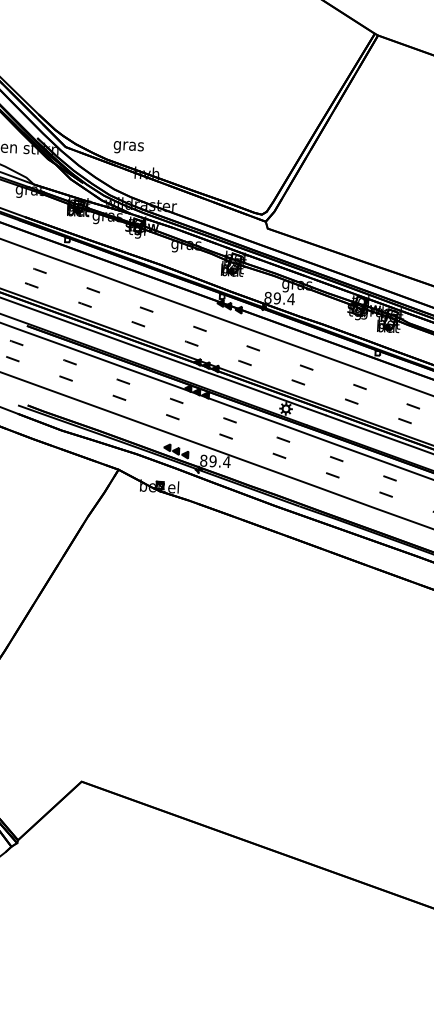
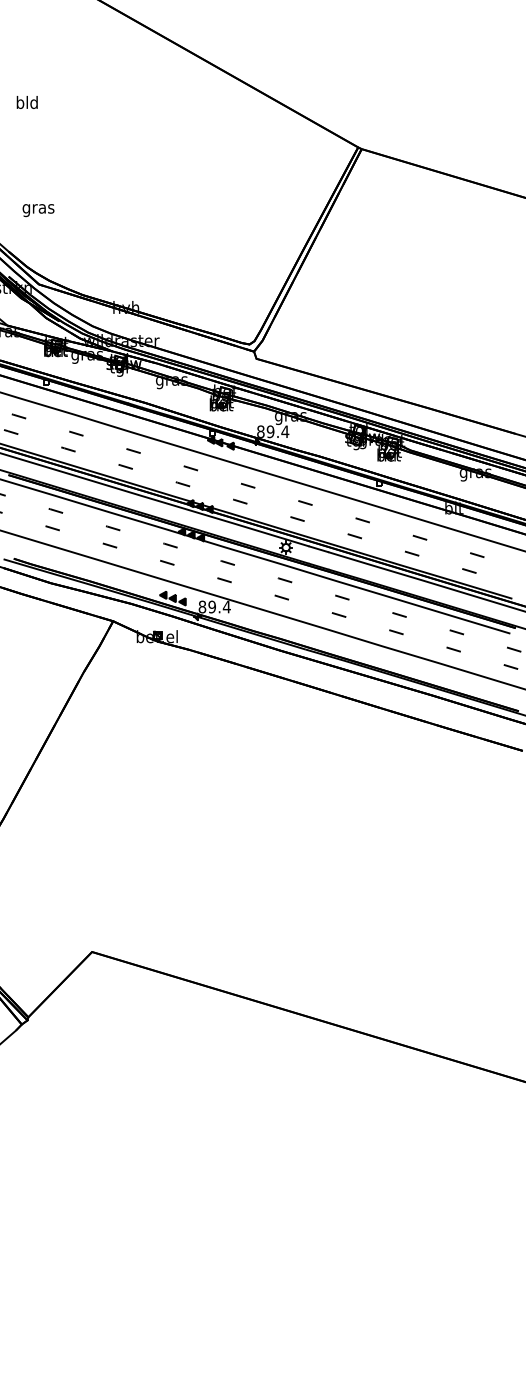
text: (128, 147) -> (38, 210), moved

